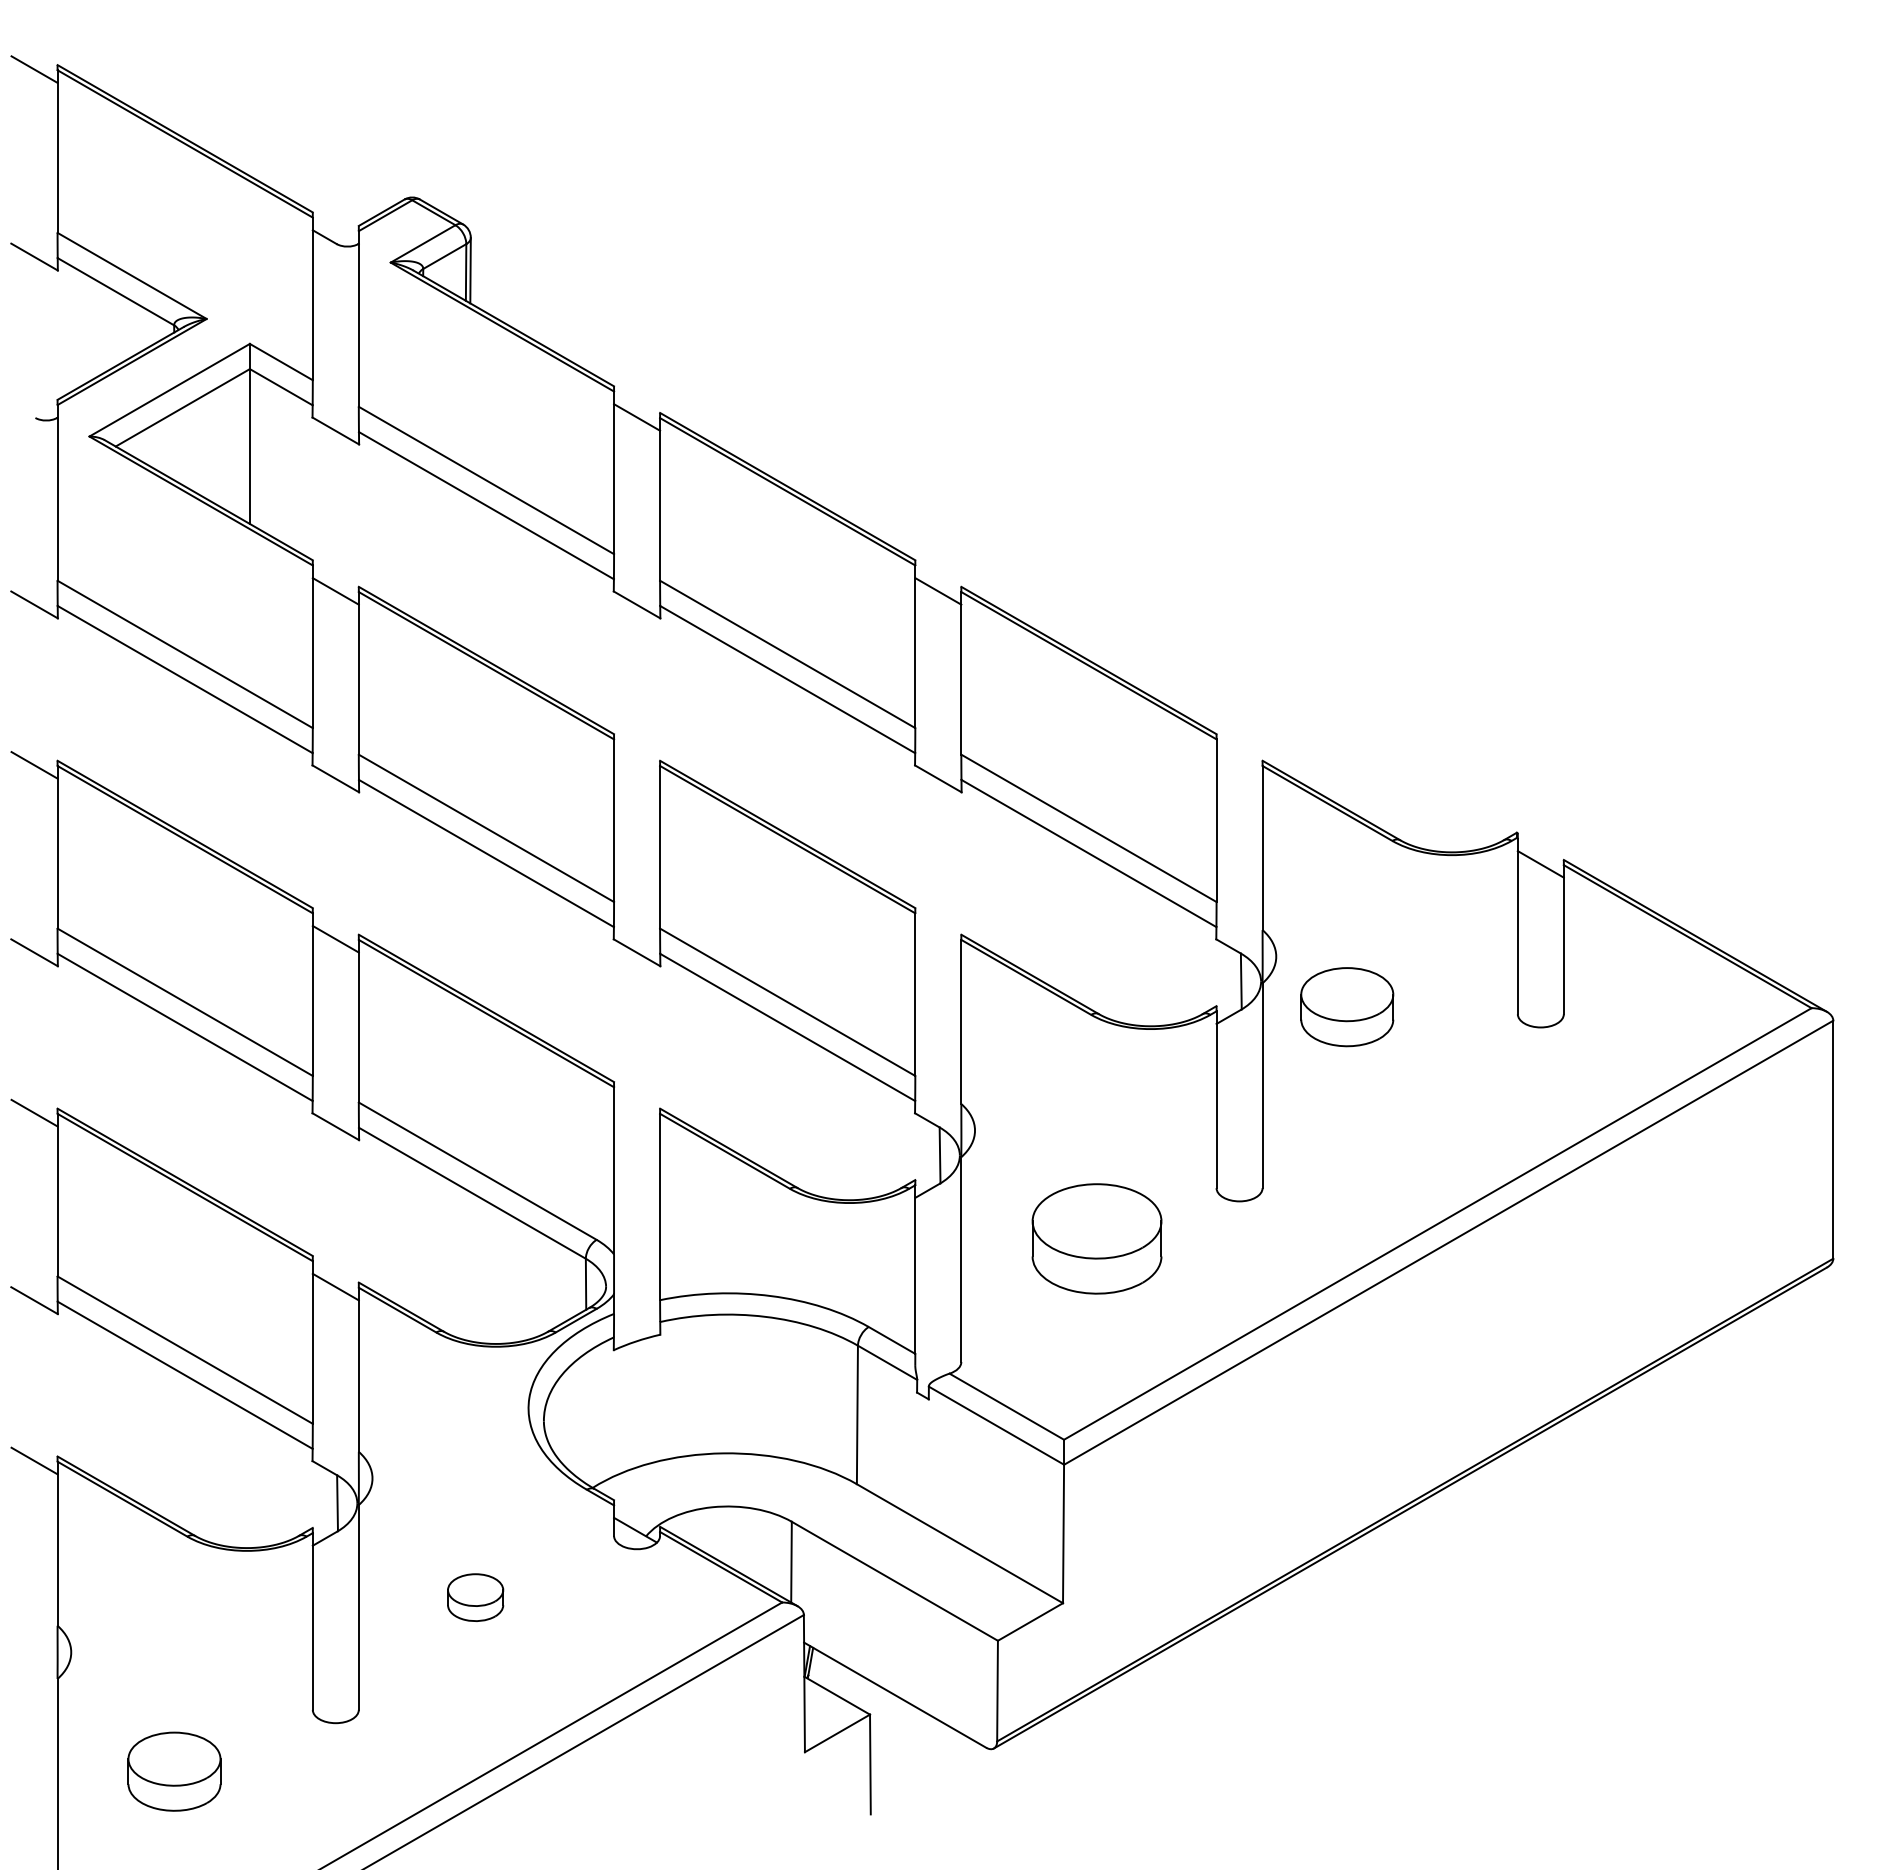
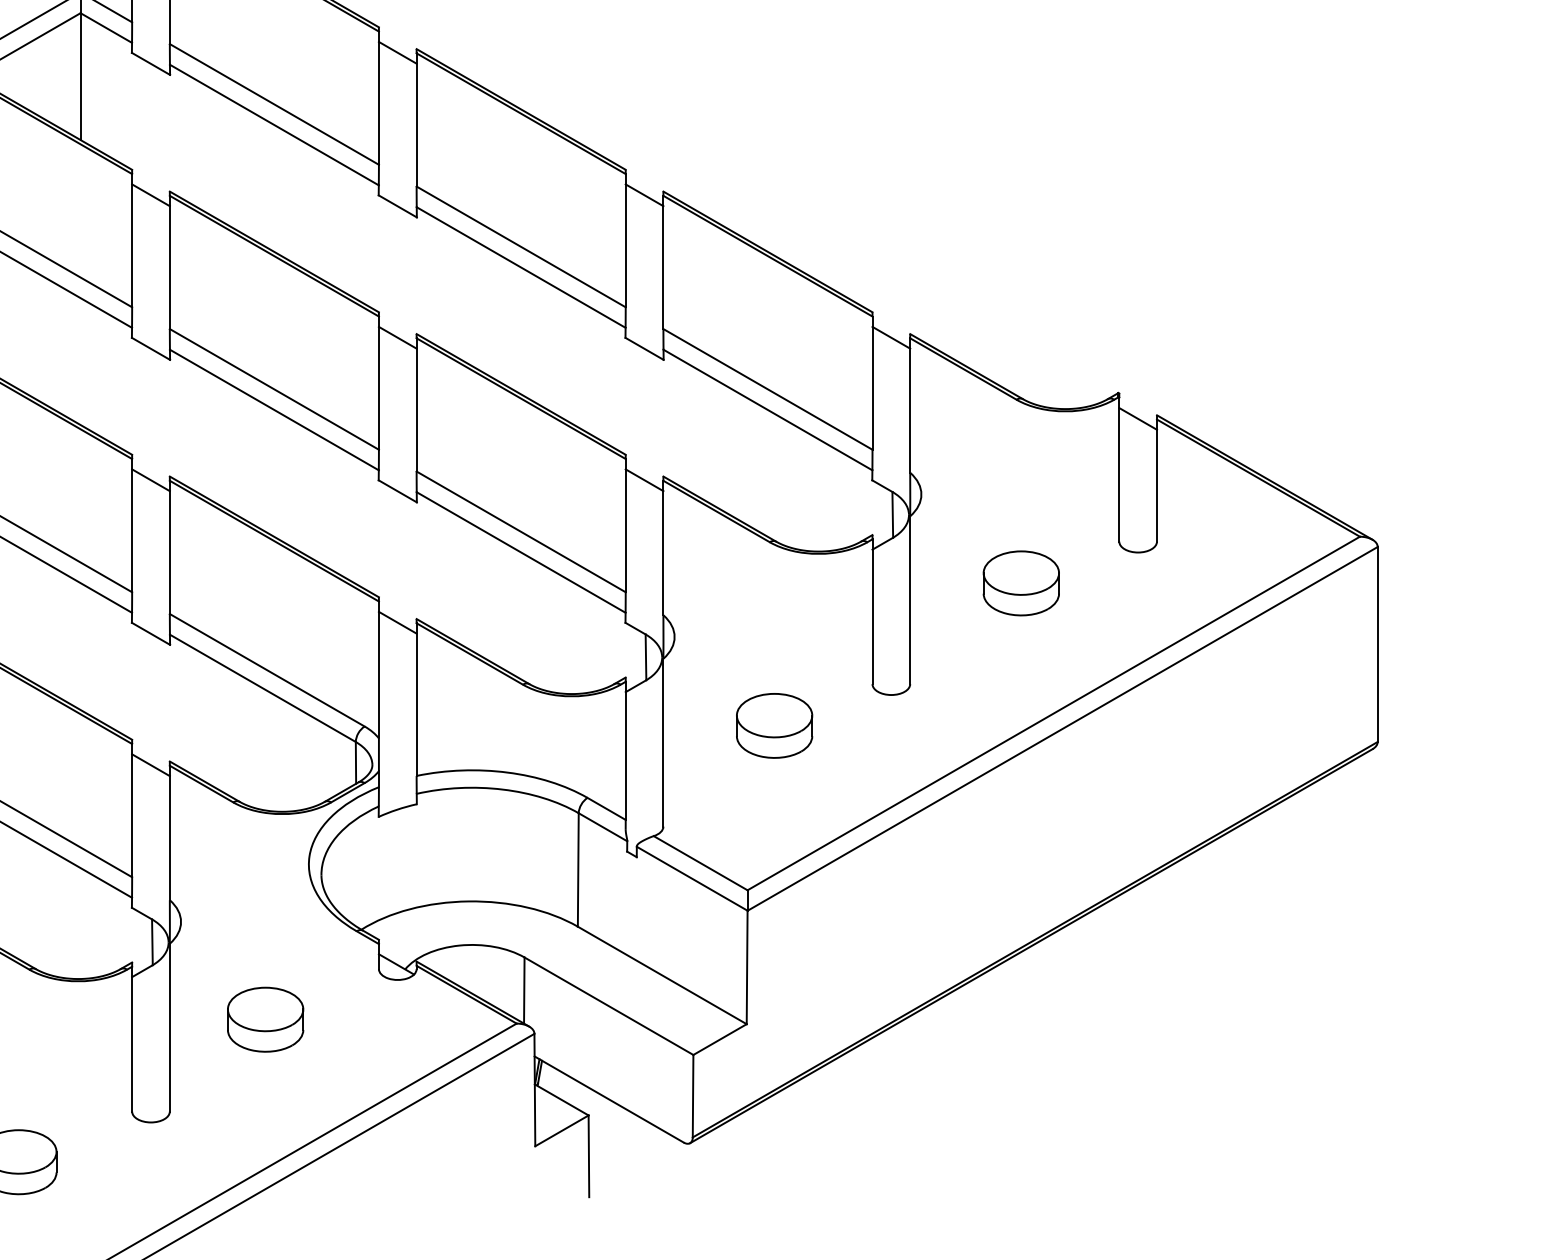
line: (637, 765) -> (398, 337), added
line: (1239, 765) -> (891, 337), added
line: (938, 938) -> (644, 479), added
part: (1347, 1007) -> (1021, 583), moved
line: (637, 1112) -> (398, 622), added
part: (1096, 1239) -> (774, 726), size x0.71
part: (475, 1597) -> (265, 1019), size x1.67

